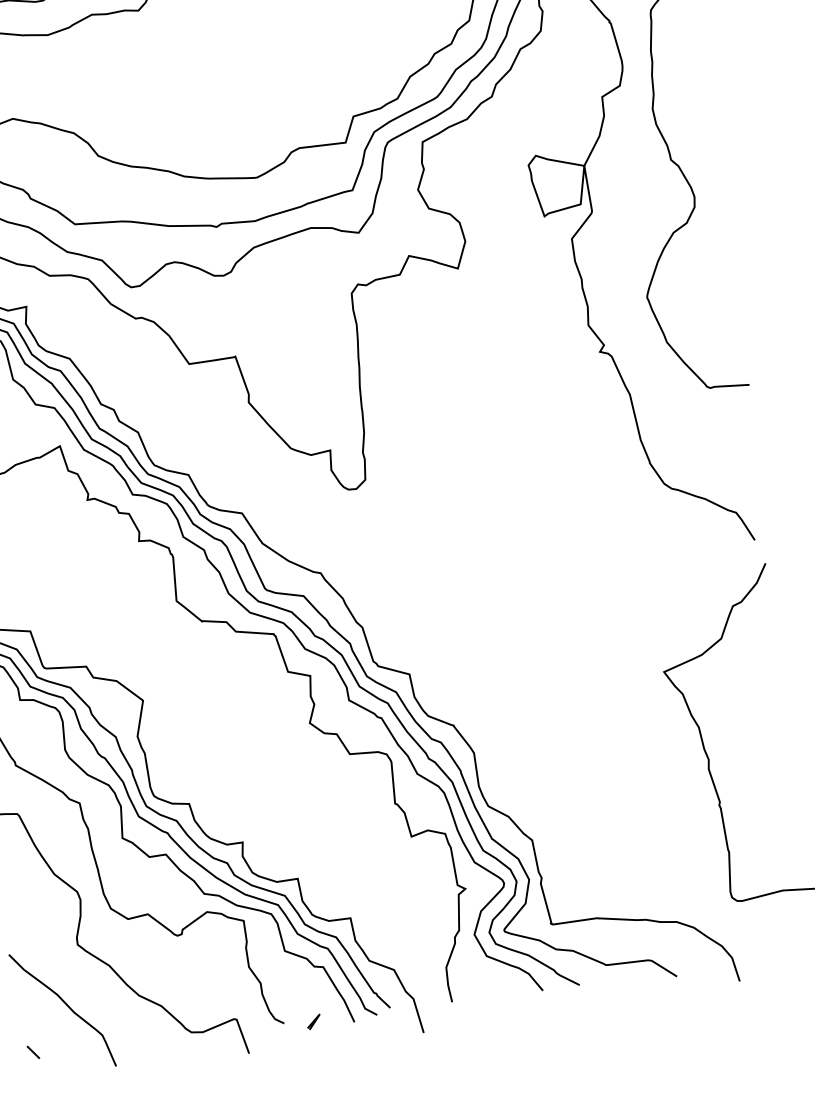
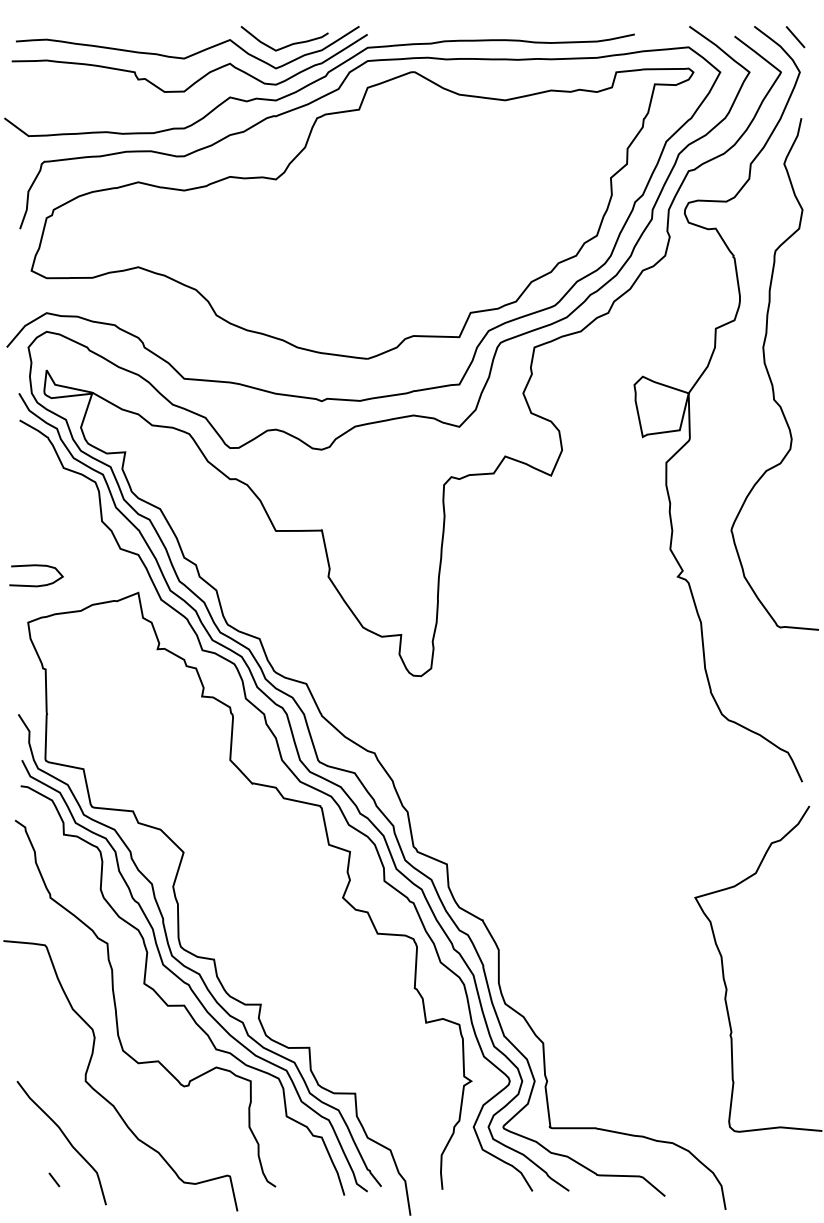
line: (313, 1021) -> (304, 1189), removed
line: (33, 1052) -> (54, 1179), moved

